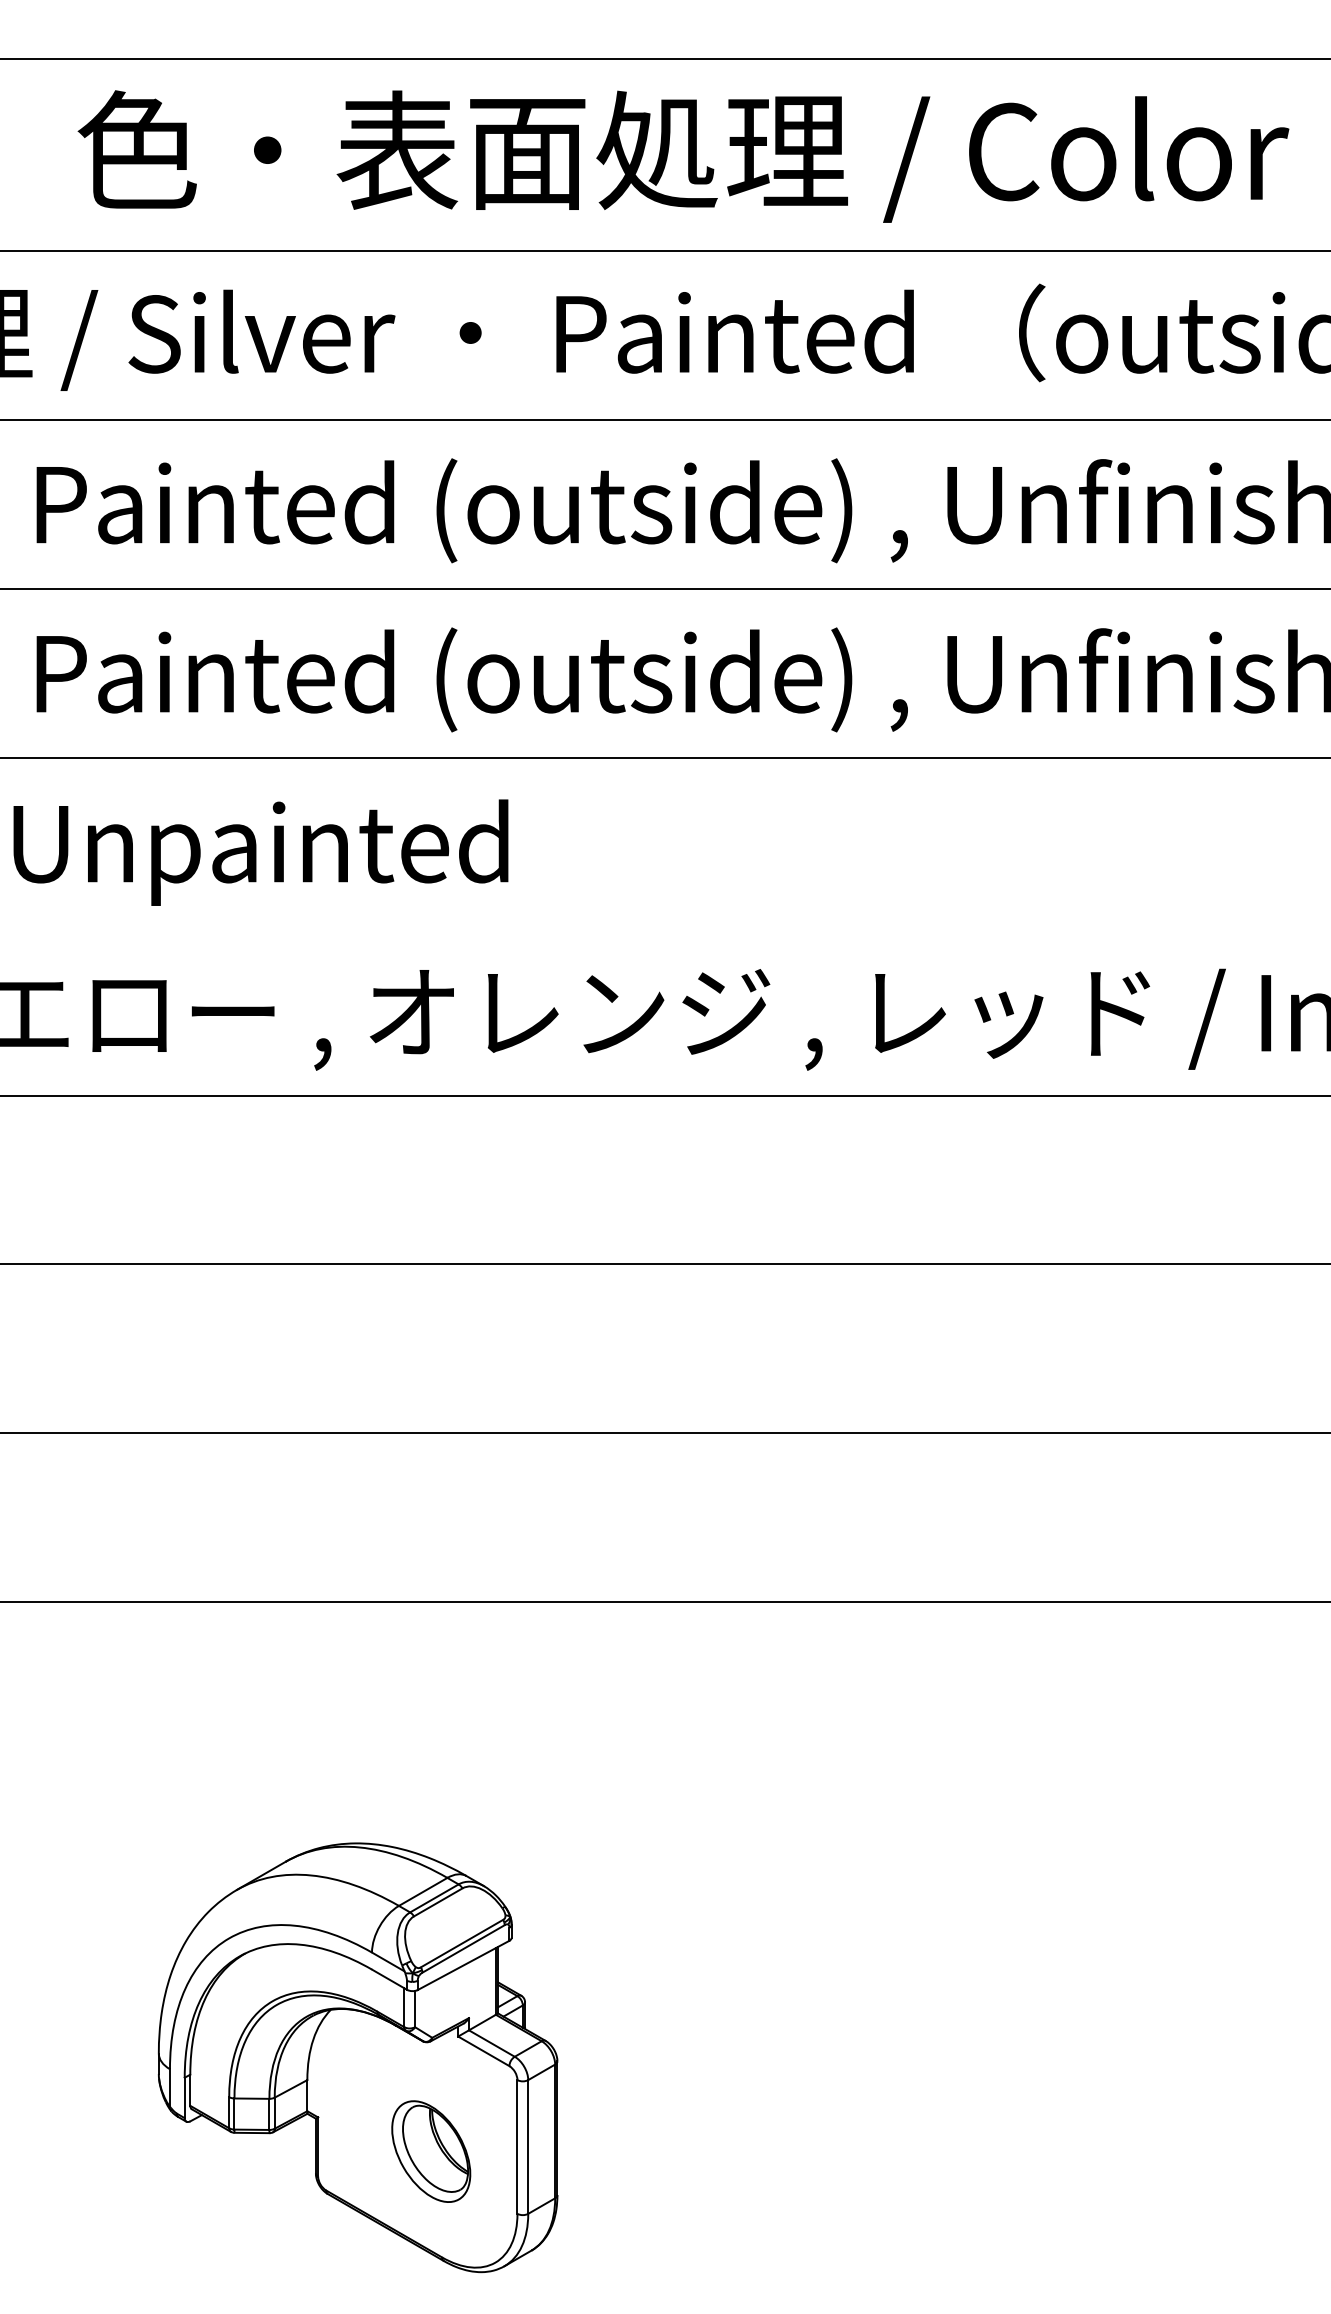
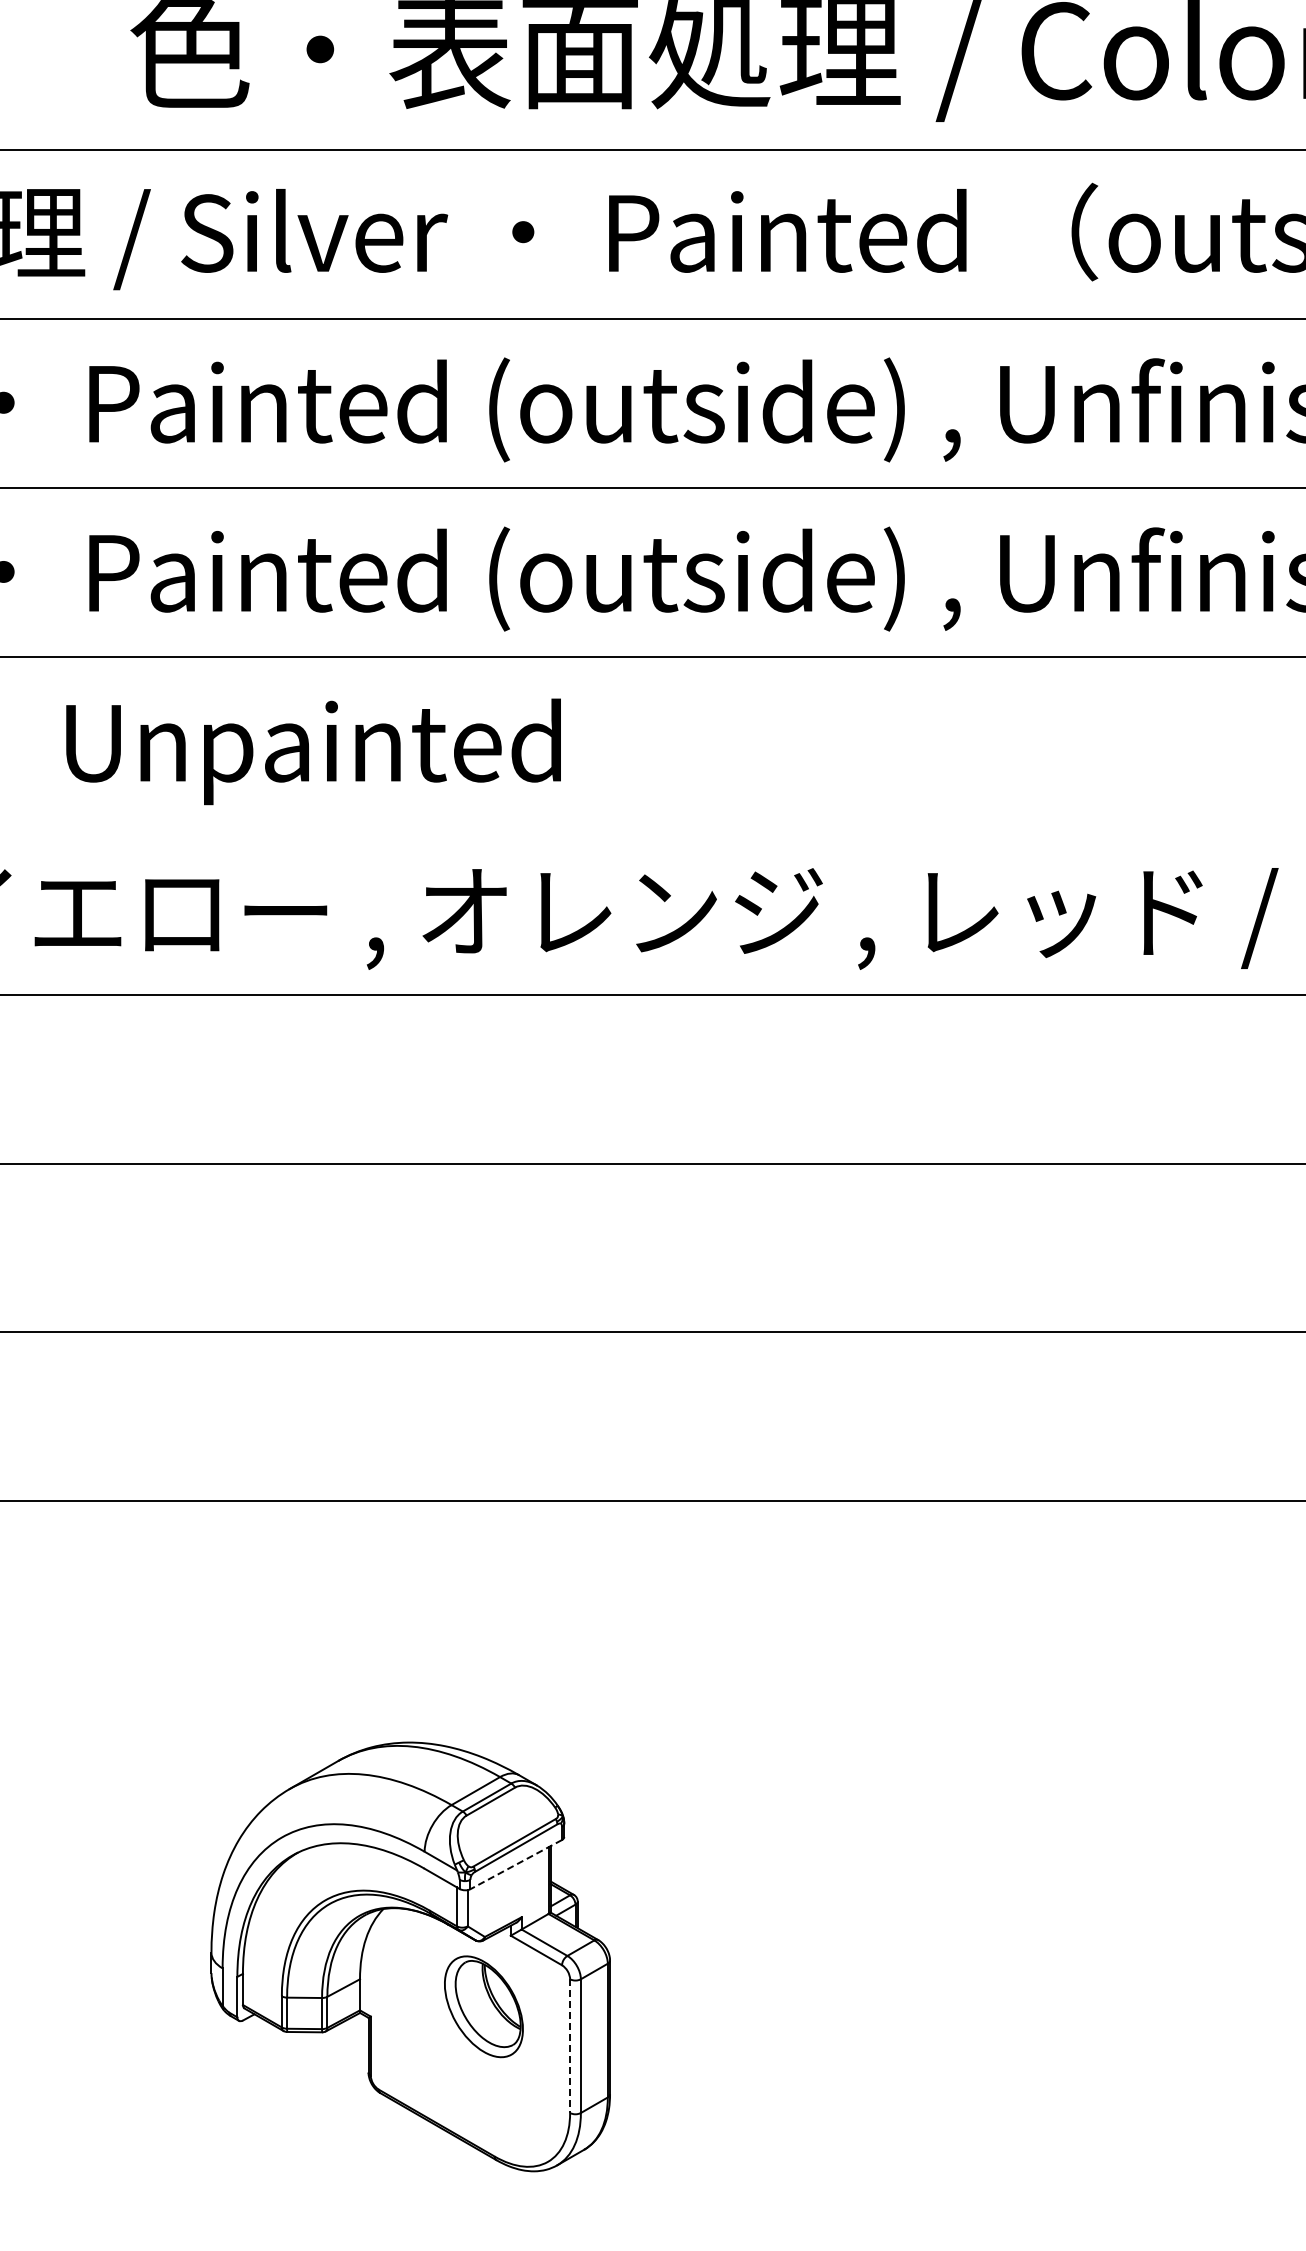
line: (463, 1965) -> (516, 1864), solid -> dashed
line: (517, 2146) -> (570, 2045), solid -> dashed
part: (431, 2151) -> (484, 2006), moved

